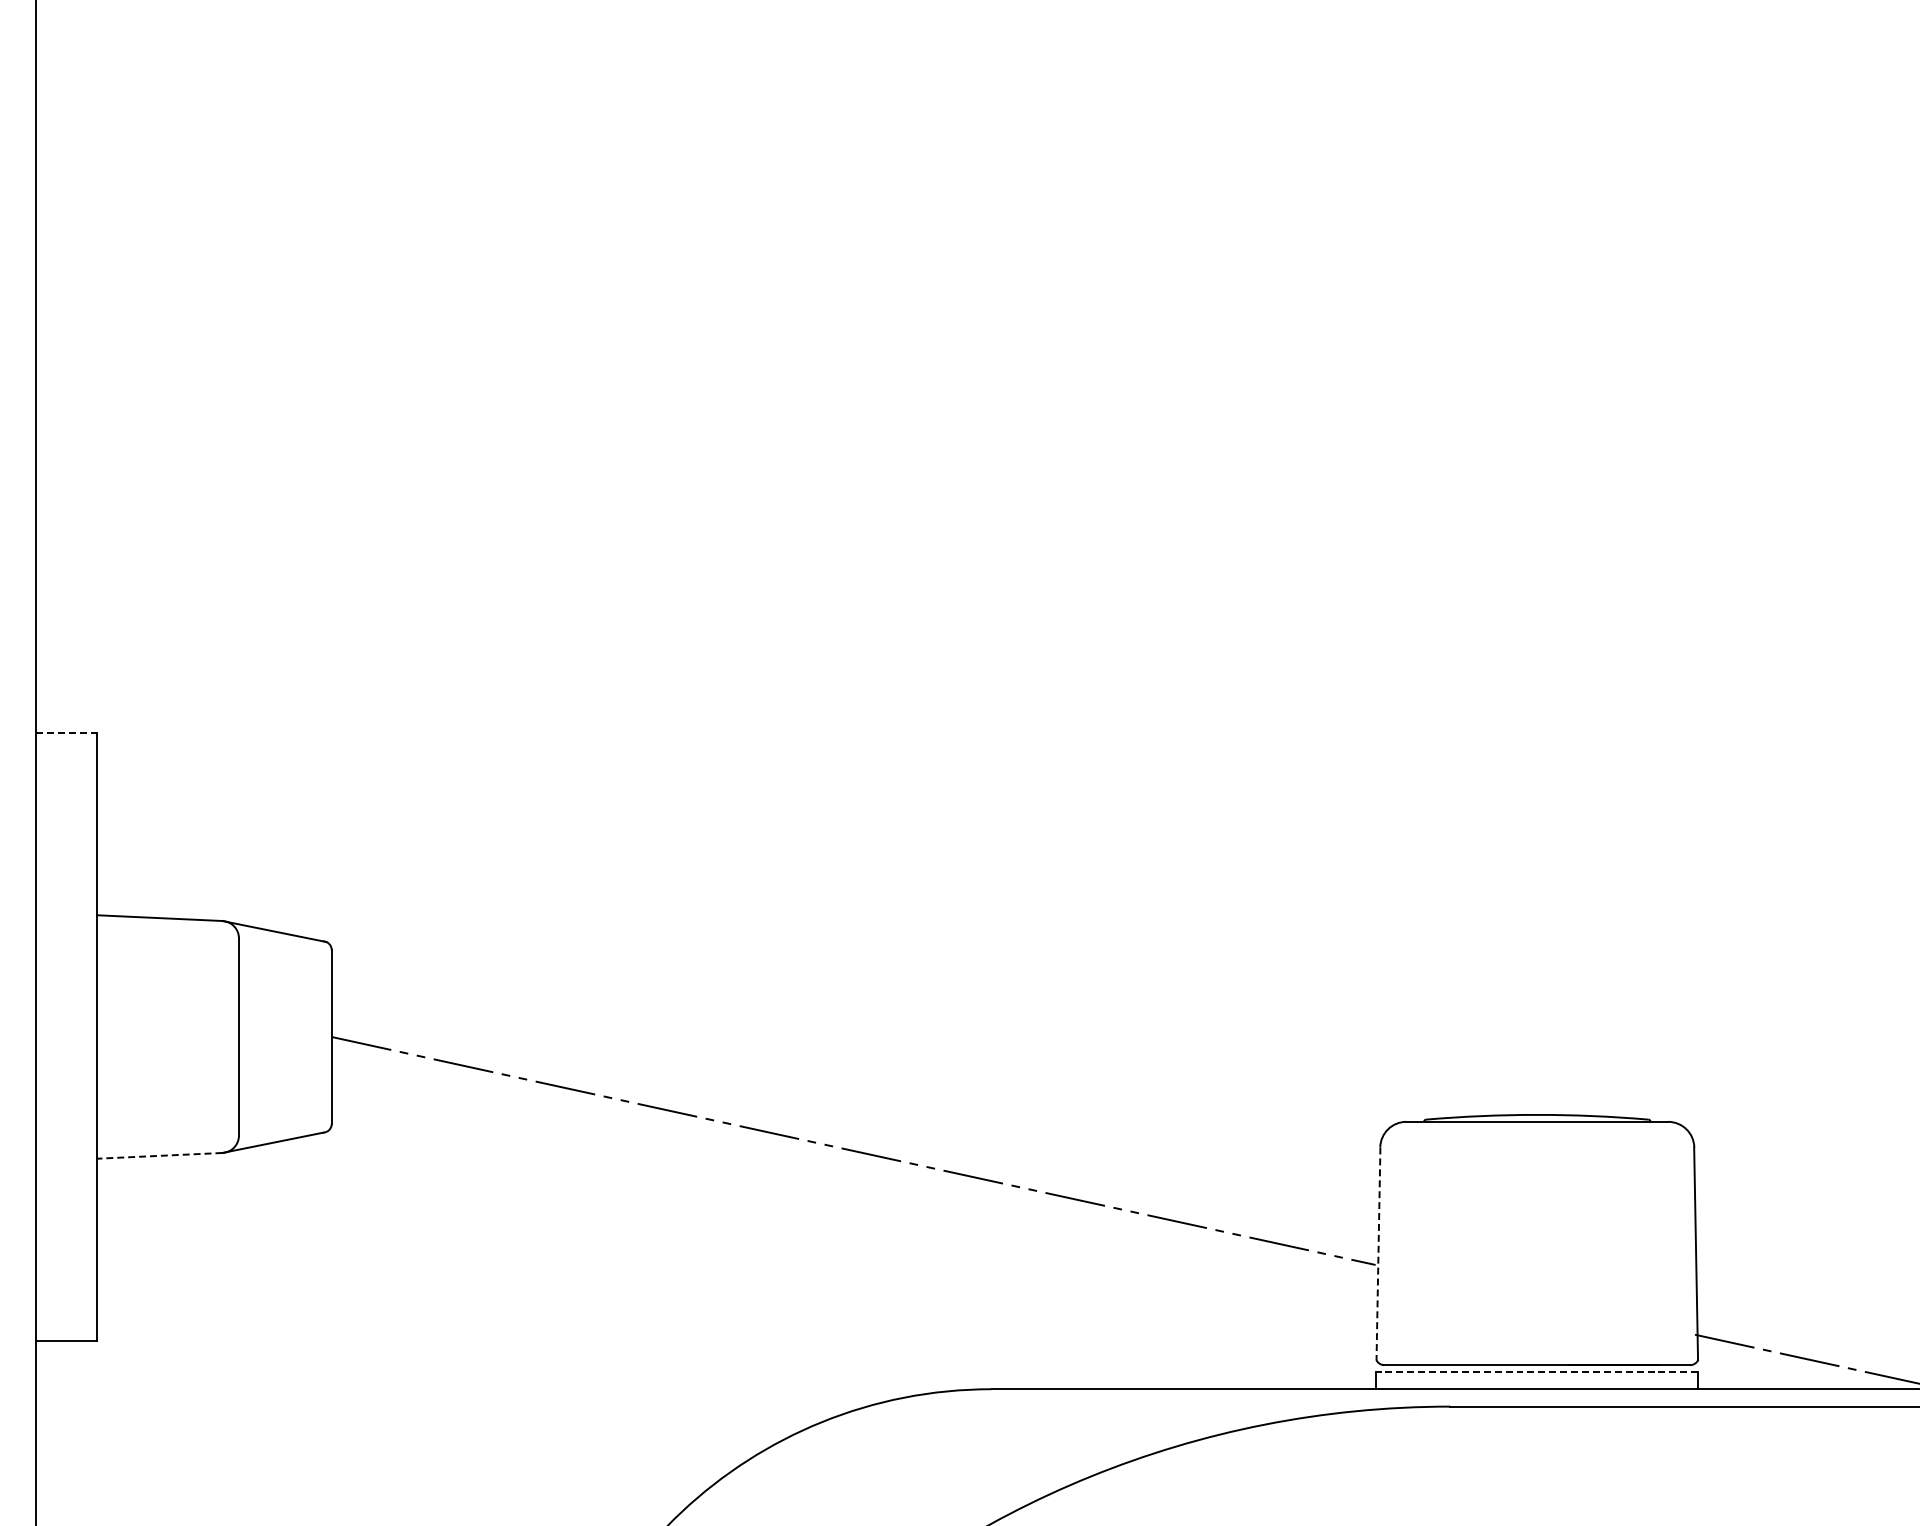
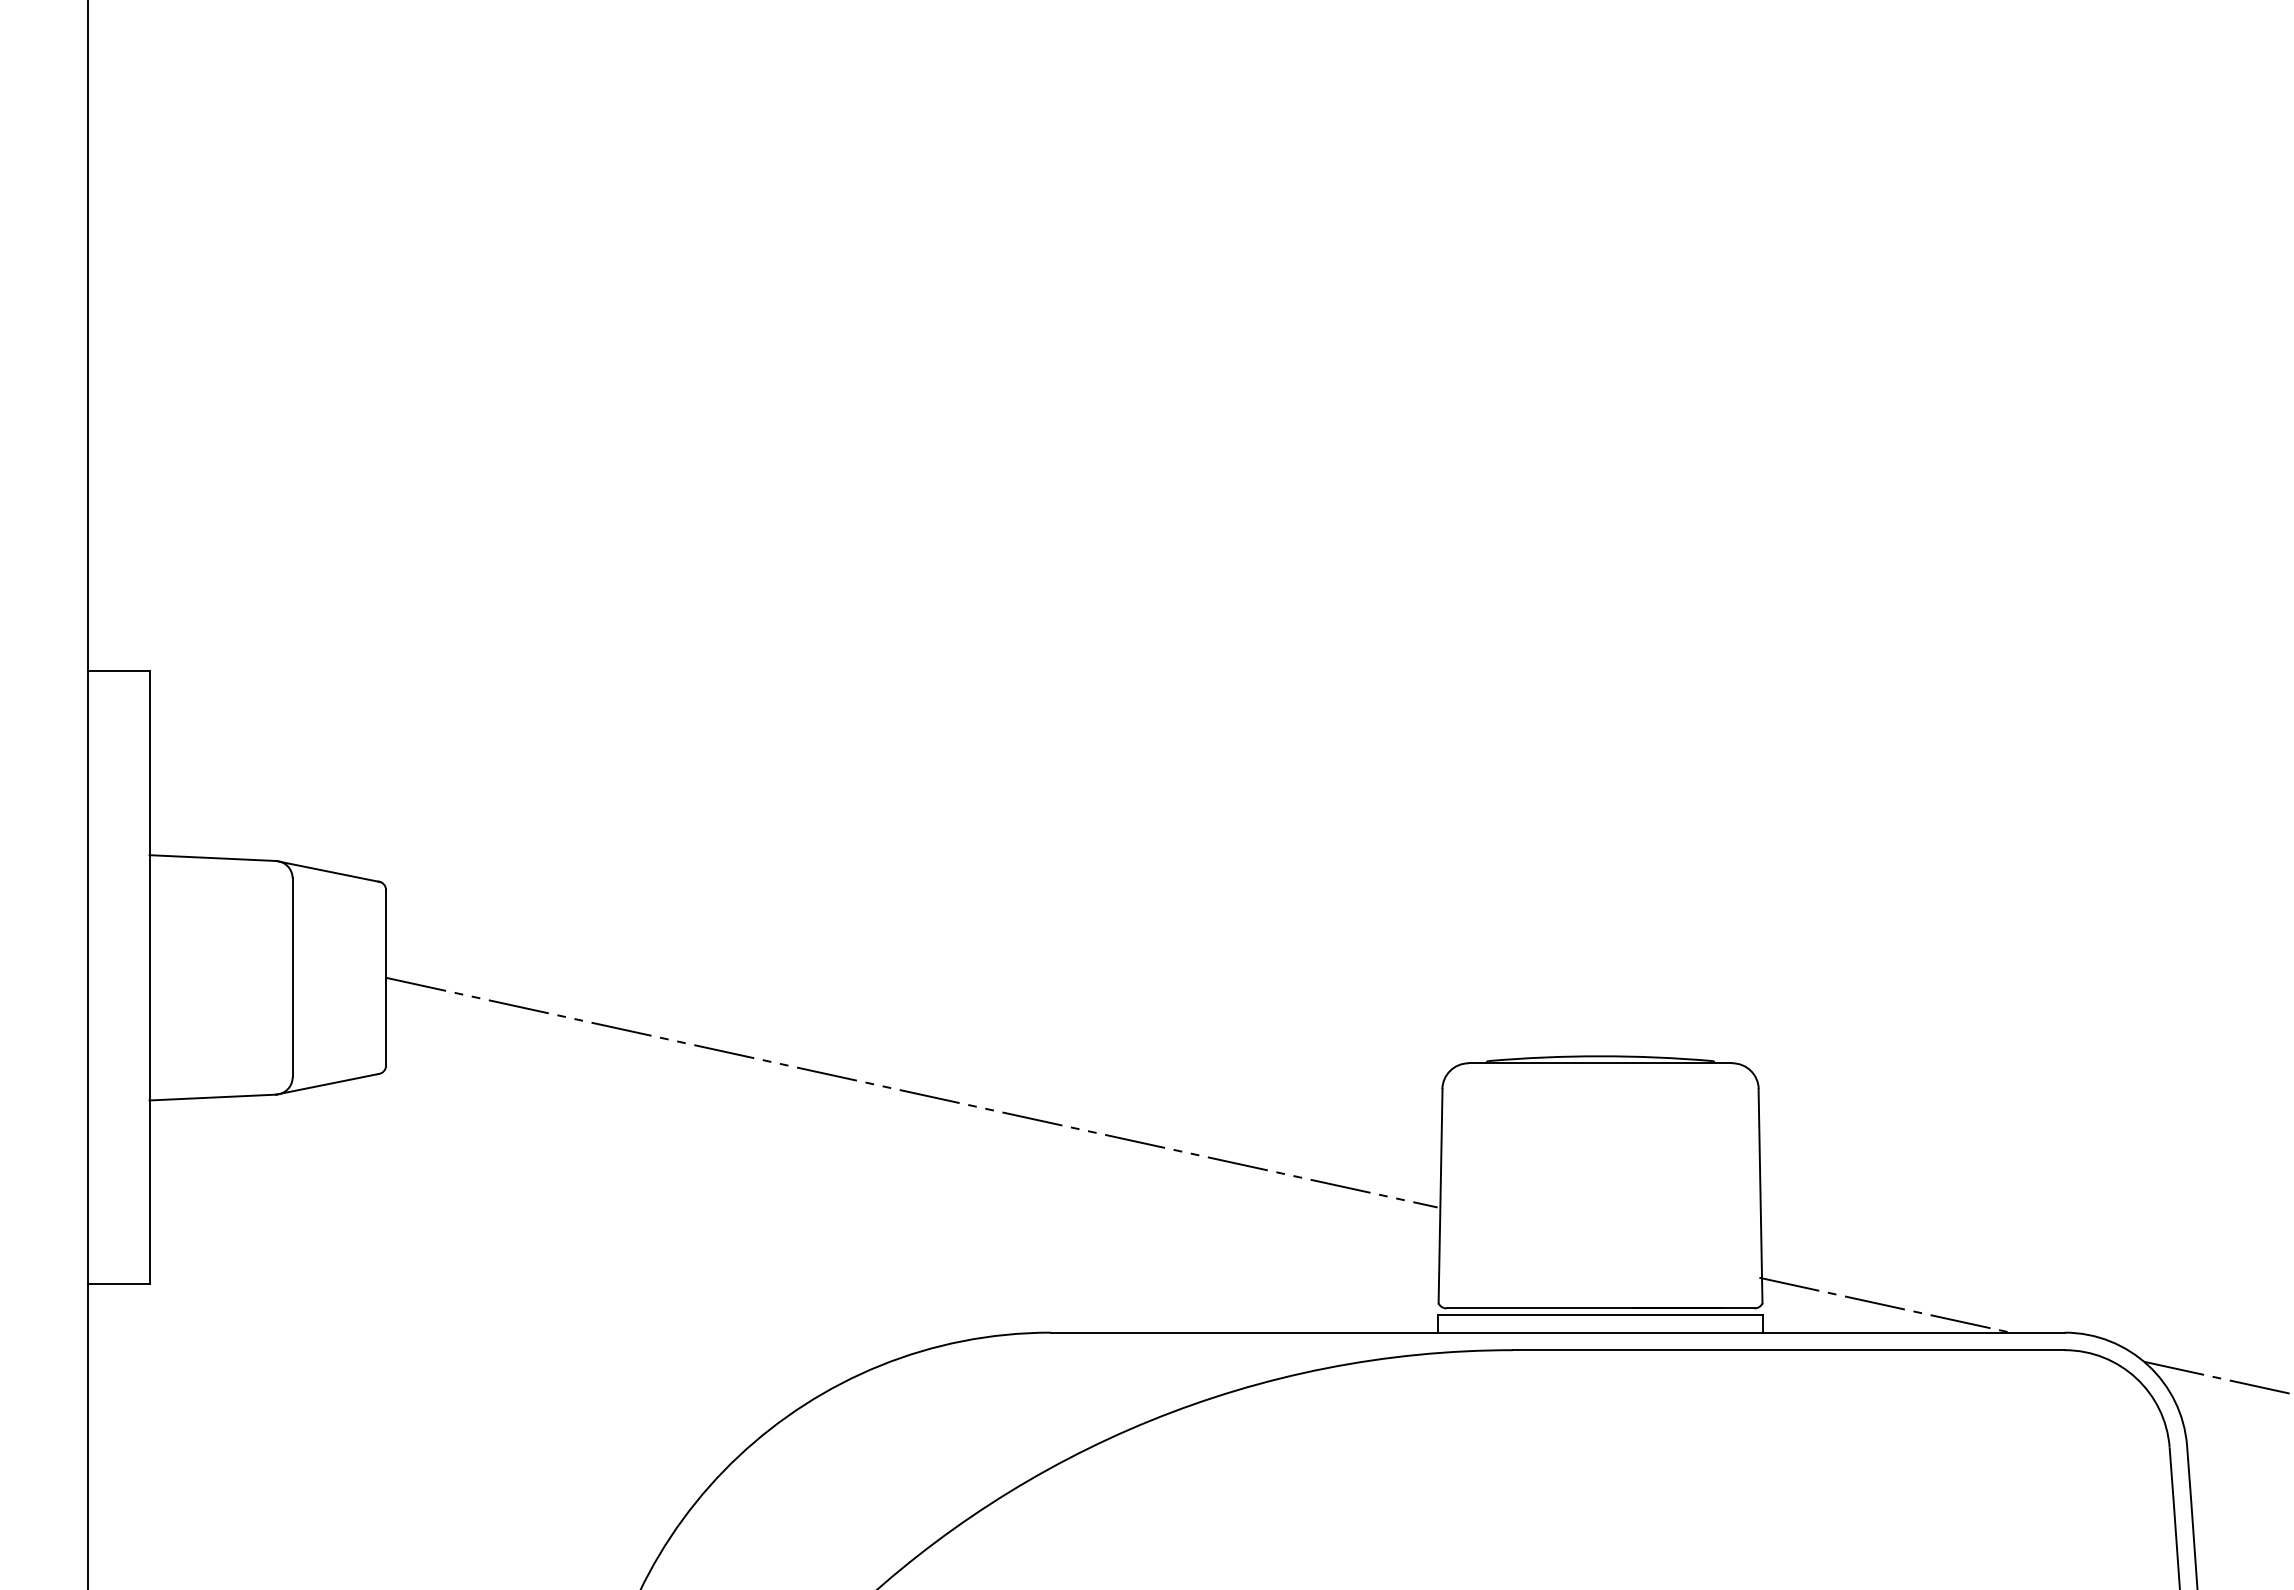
line: (66, 732) -> (118, 671), dashed -> solid
line: (159, 1155) -> (212, 1097), dashed -> solid
line: (1378, 1254) -> (1440, 1196), dashed -> solid
line: (1537, 1372) -> (1600, 1315), dashed -> solid

